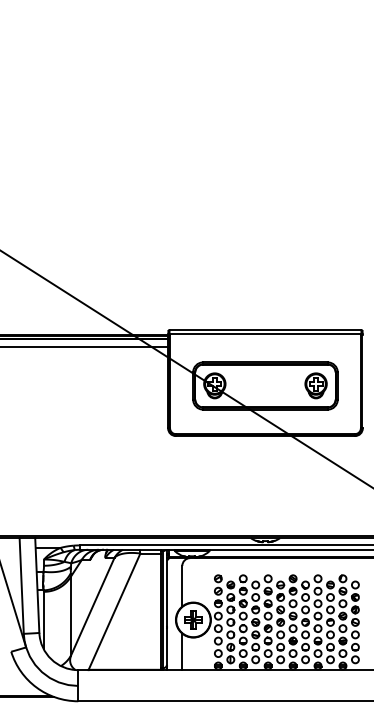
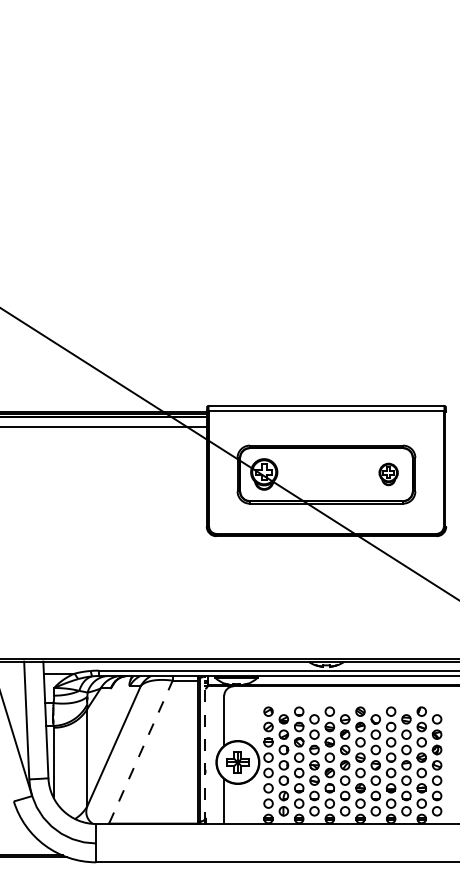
part: (315, 385) -> (388, 474), size x0.7
line: (167, 610) -> (205, 750), solid -> dashed
line: (115, 611) -> (141, 751), solid -> dashed

